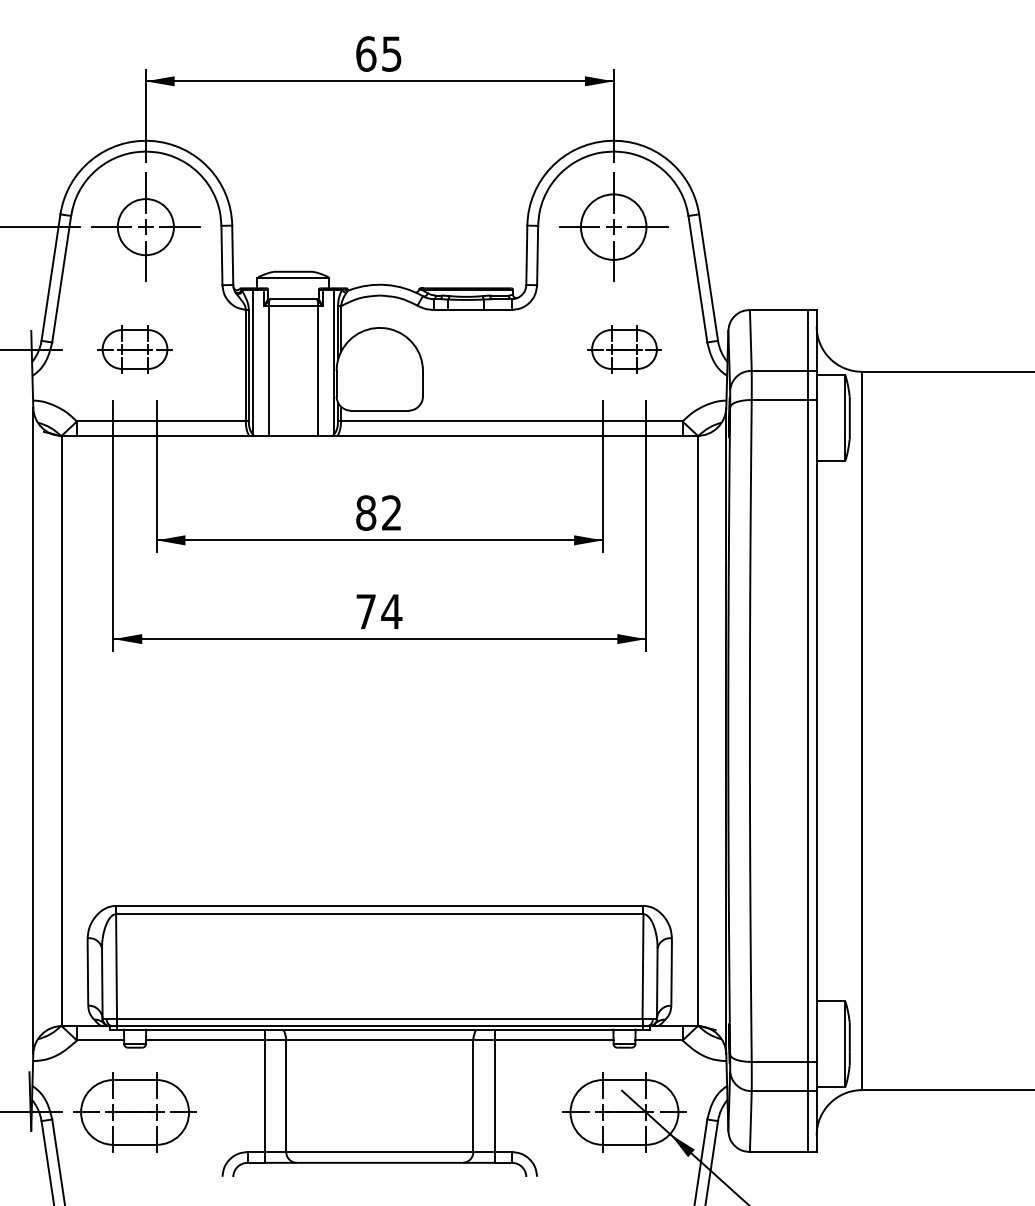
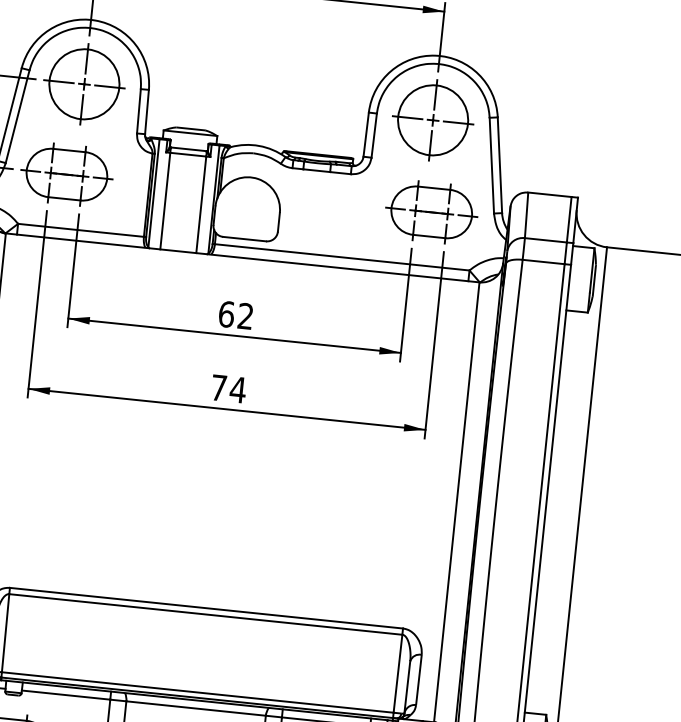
circle: (145, 226) -> (84, 83), size x1.67
circle: (613, 226) -> (433, 119), size x1.43
part: (134, 349) -> (66, 174), size x1.67
part: (624, 349) -> (431, 212), size x1.67
text: (366, 512) -> (226, 313), 82 -> 62

